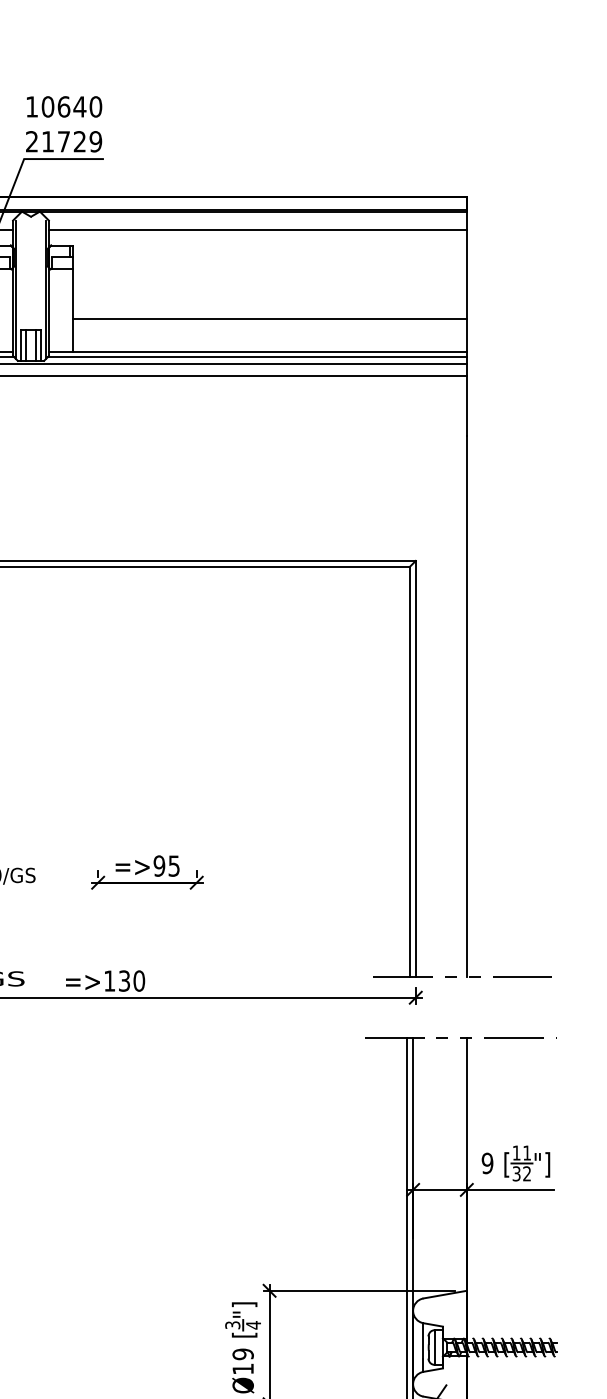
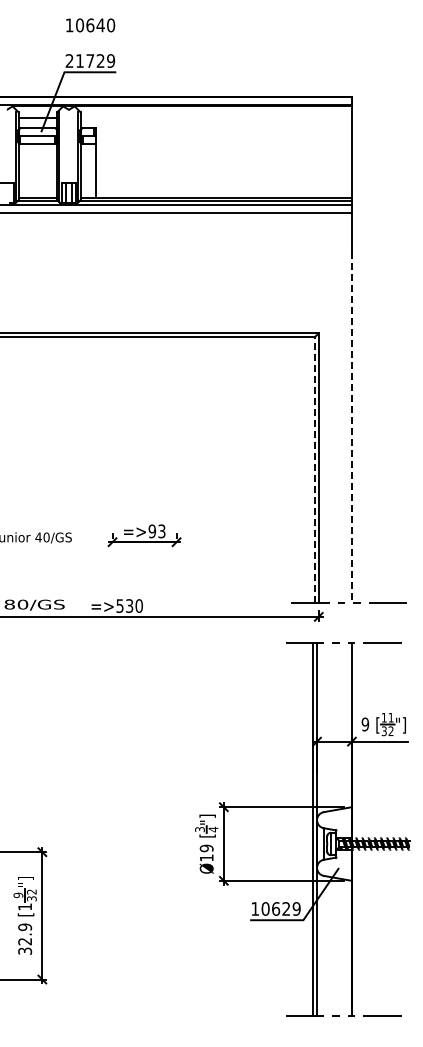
text: (64, 107) -> (90, 25), moved
line: (256, 230) -> (215, 118), removed
line: (269, 318) -> (223, 175), removed
line: (466, 706) -> (351, 427), solid -> dashed
line: (409, 772) -> (314, 470), solid -> dashed
text: (173, 864) -> (161, 530), =>95 -> =>93
text: (108, 981) -> (119, 606), =>130 -> =>530

